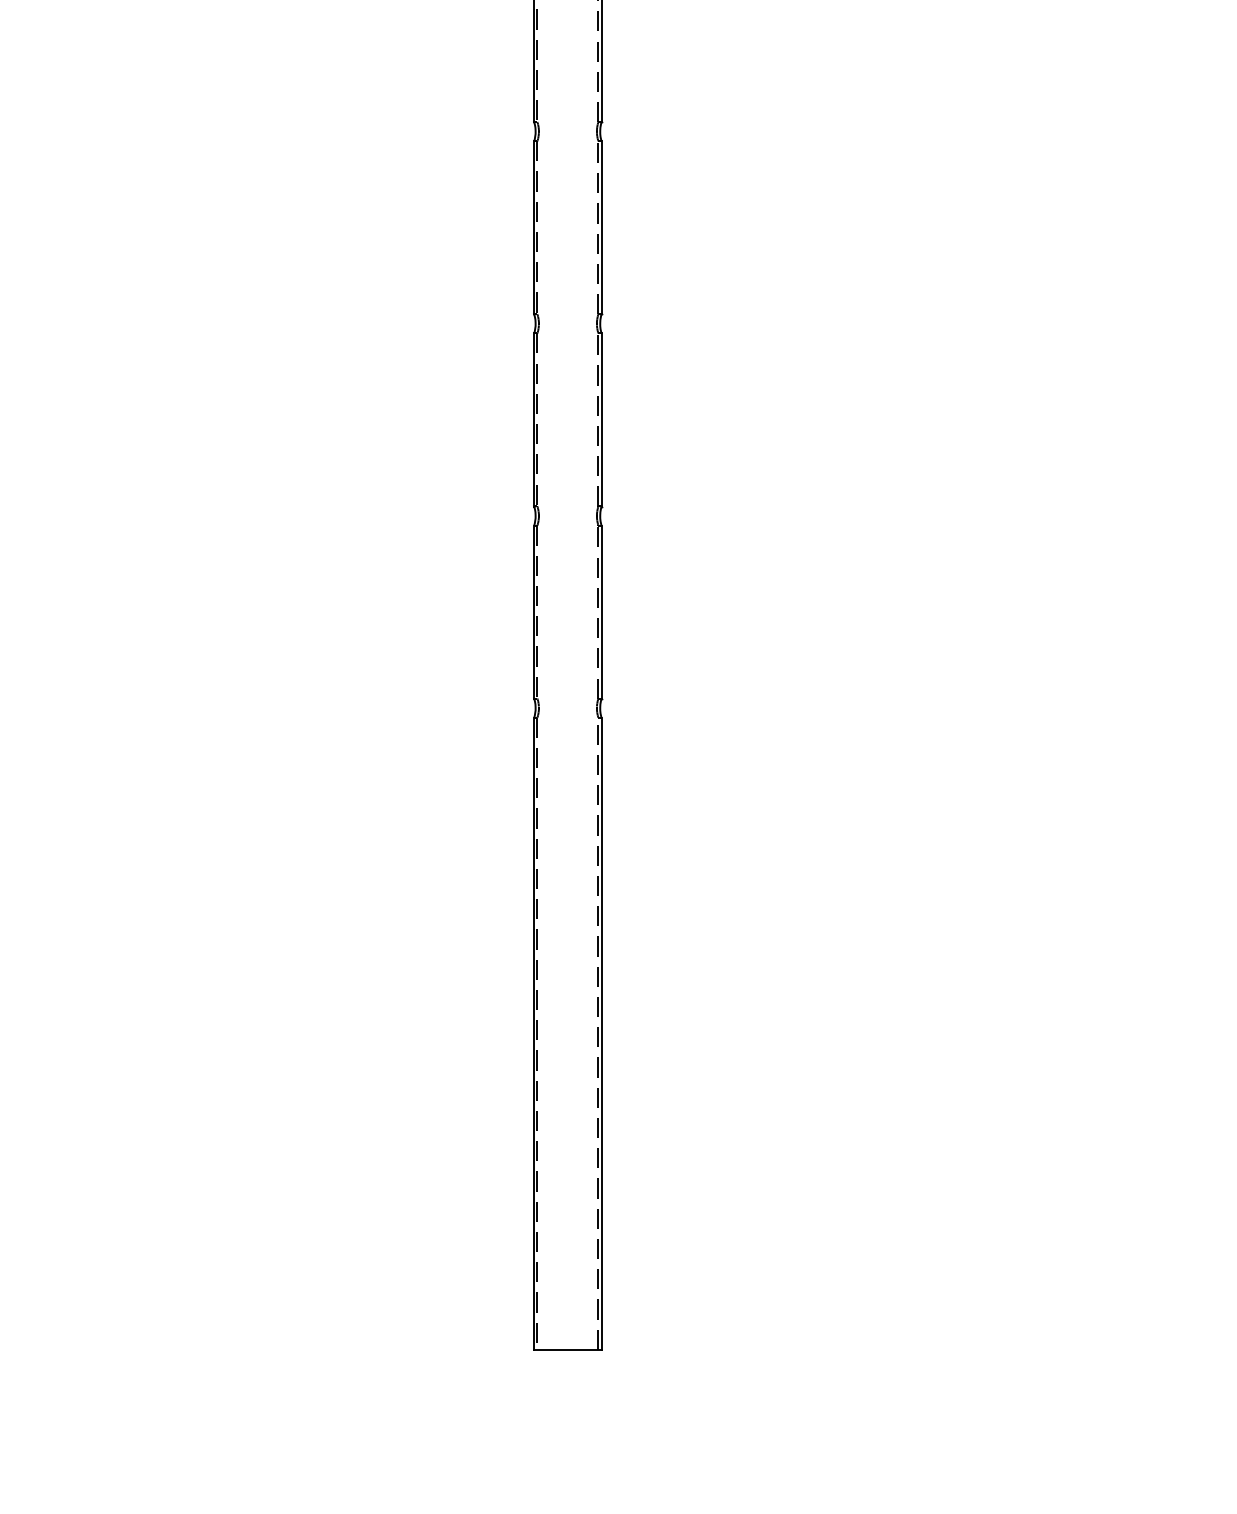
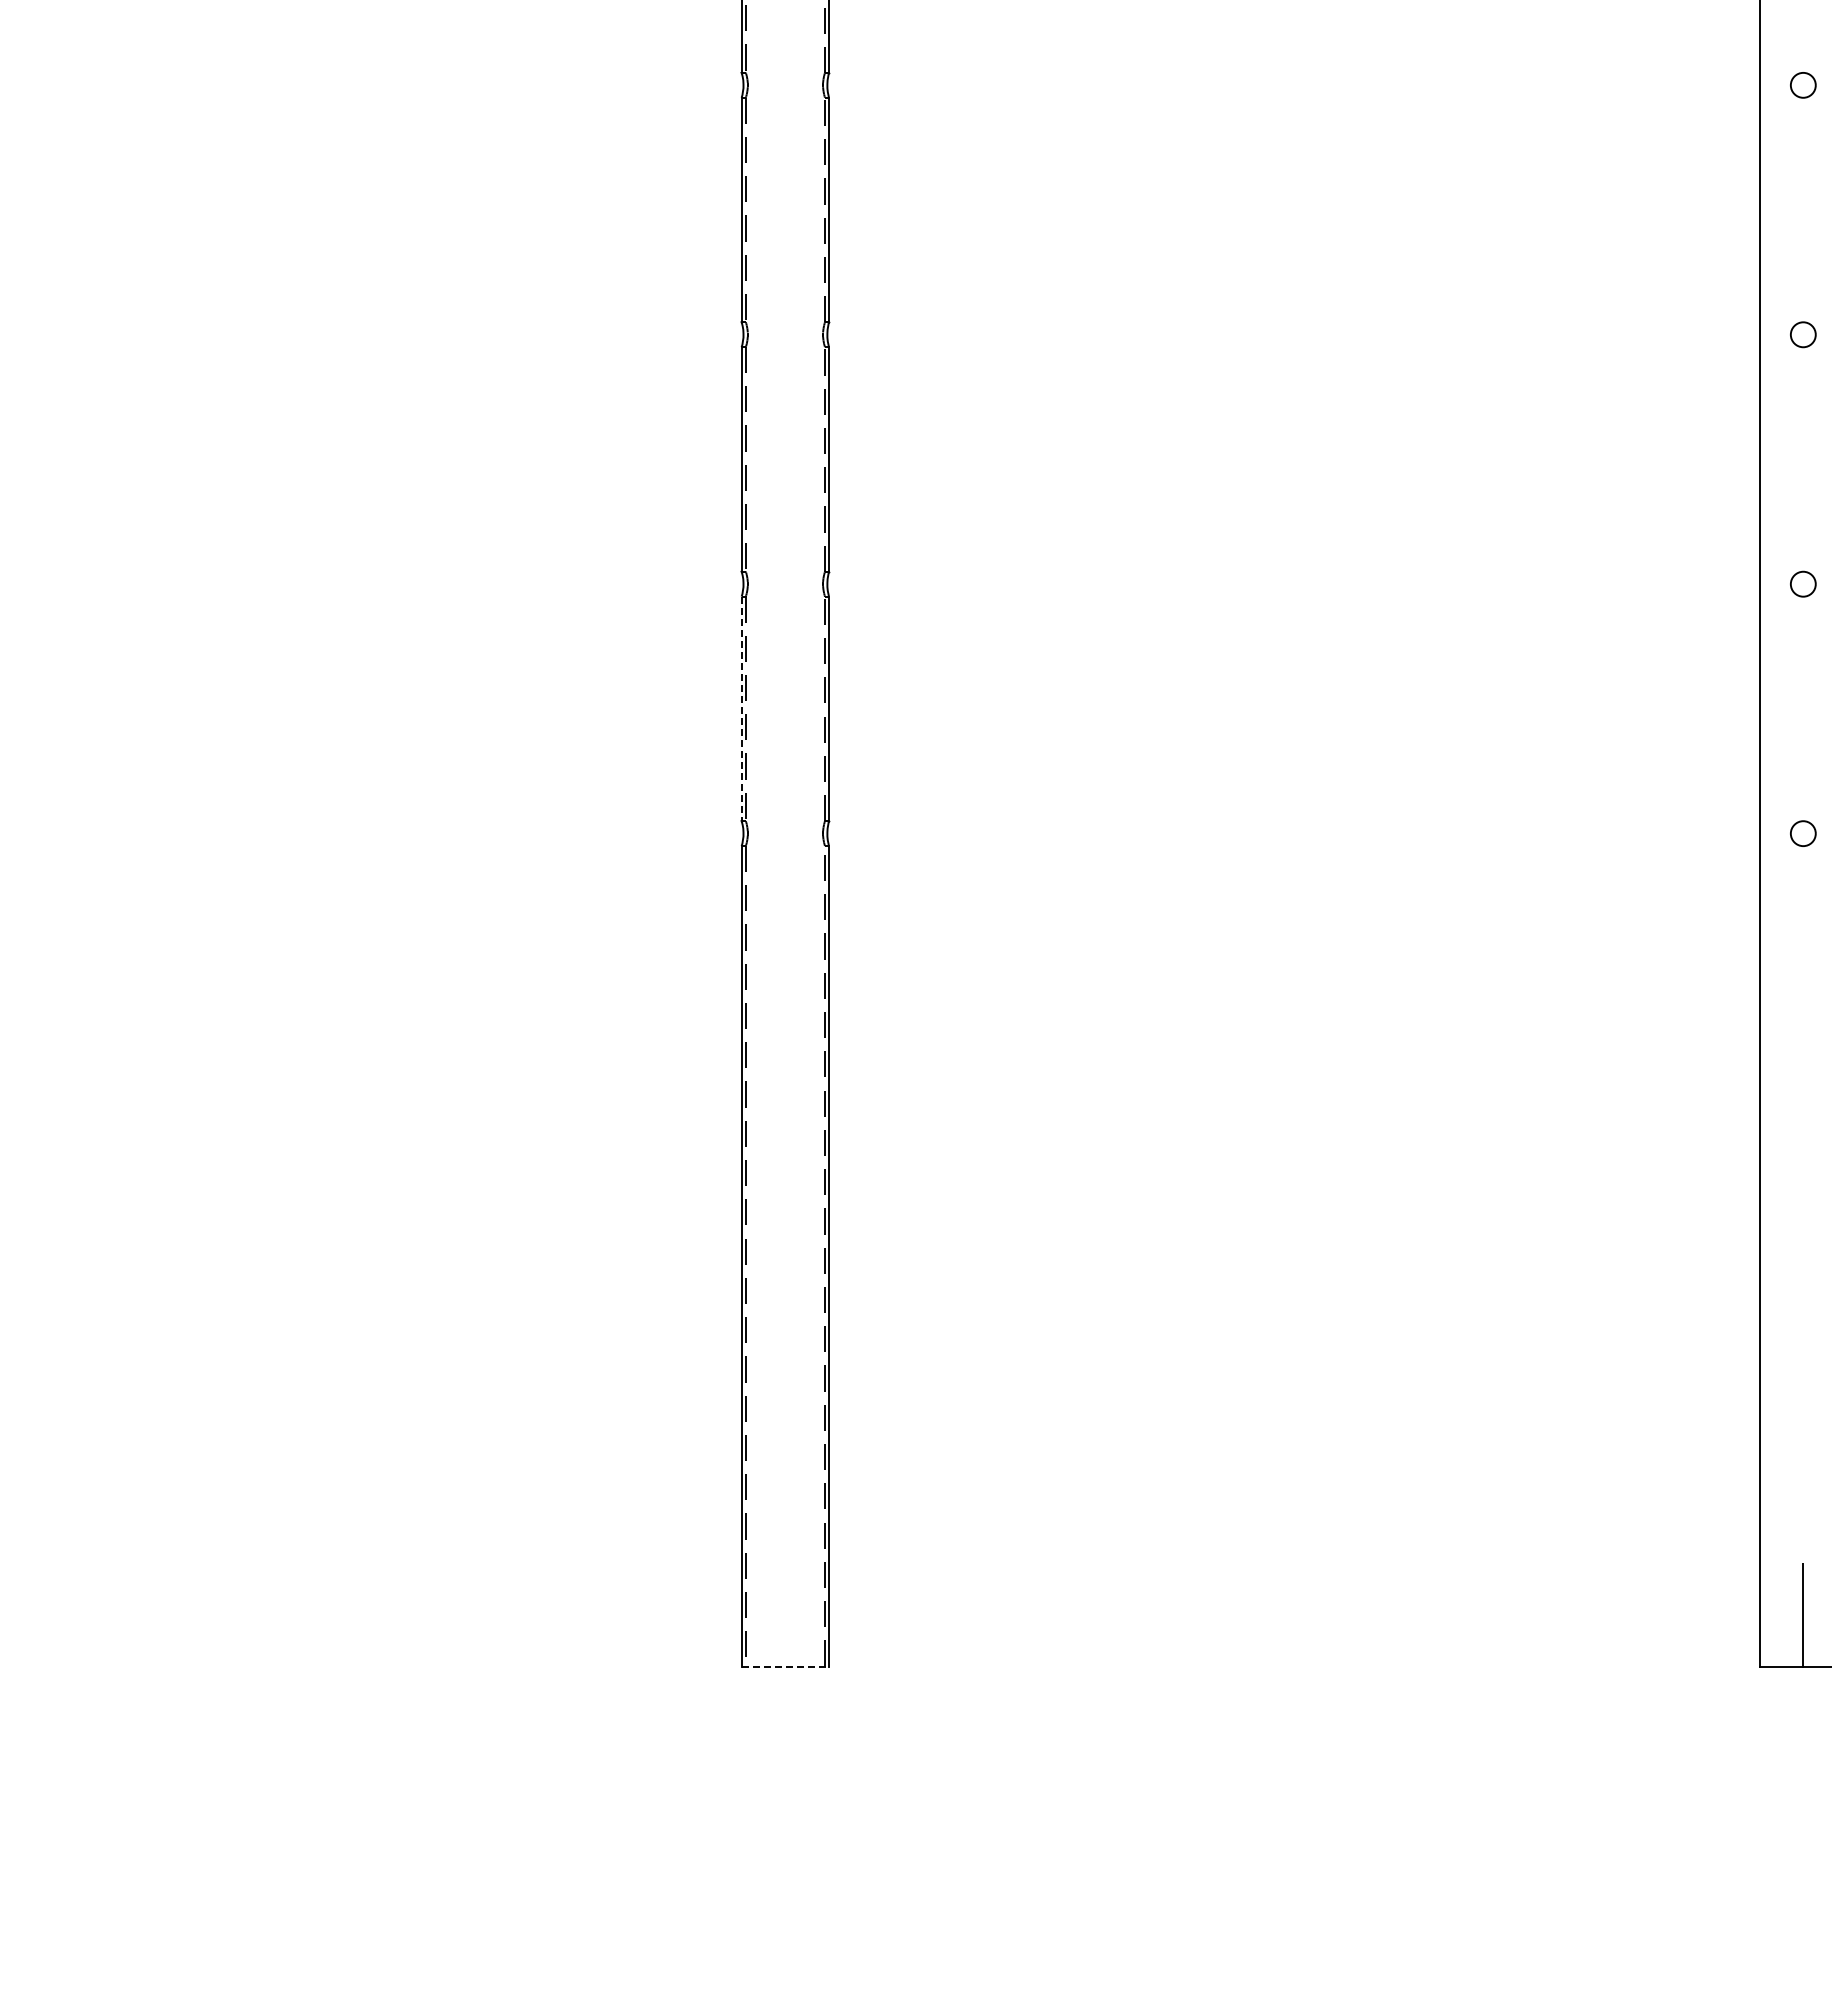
line: (534, 612) -> (741, 709), solid -> dashed
line: (567, 1349) -> (785, 1666), solid -> dashed

